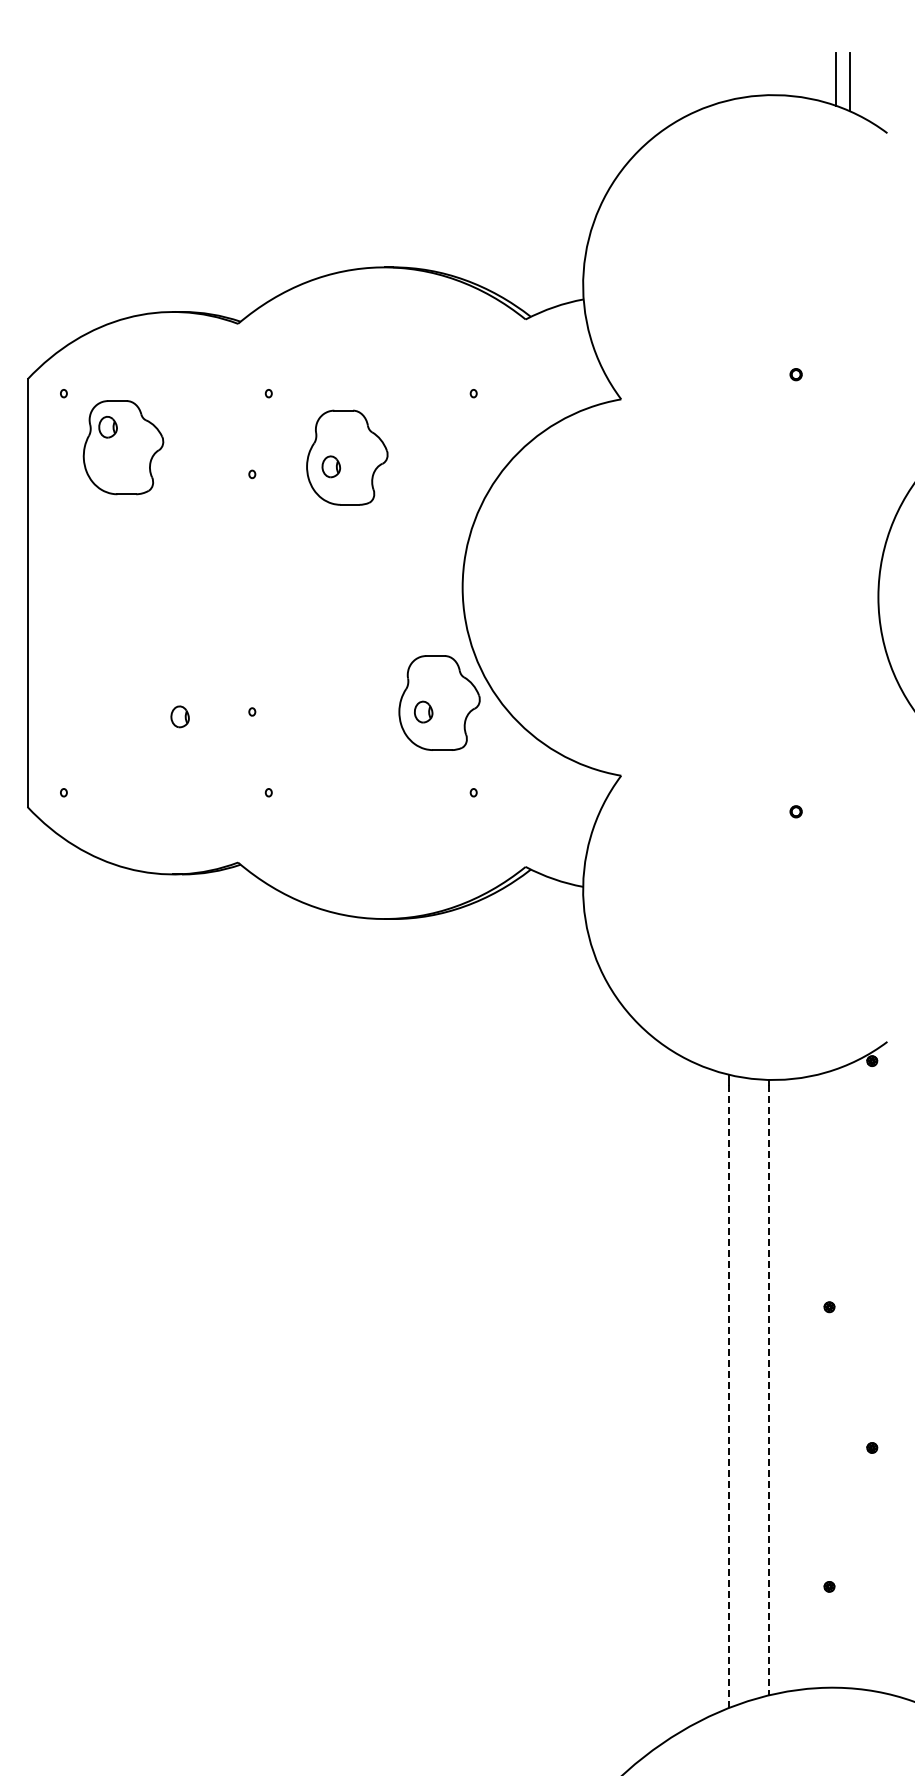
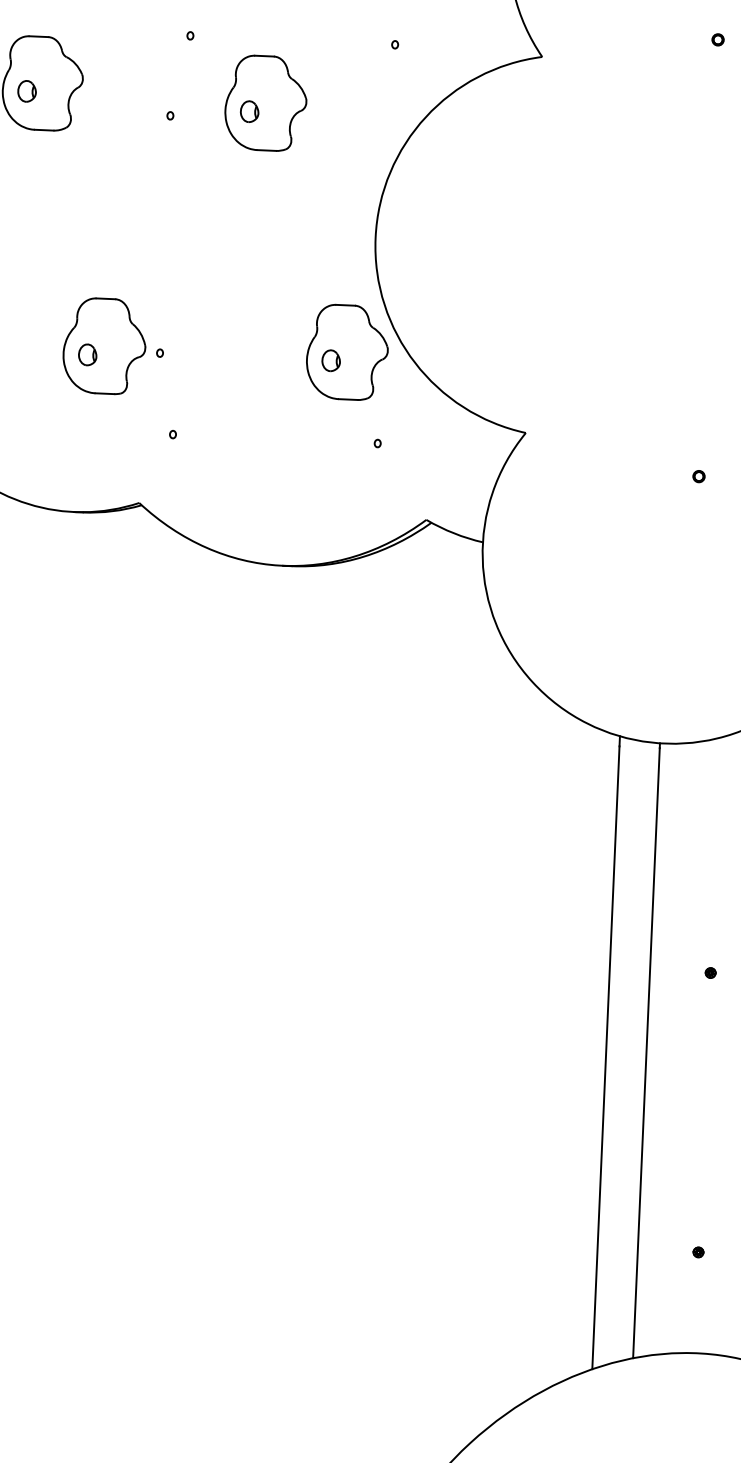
part: (107, 427) -> (26, 91), moved
part: (196, 707) -> (104, 346), added
line: (768, 1390) -> (646, 1053), dashed -> solid
line: (728, 1396) -> (605, 1057), dashed -> solid

